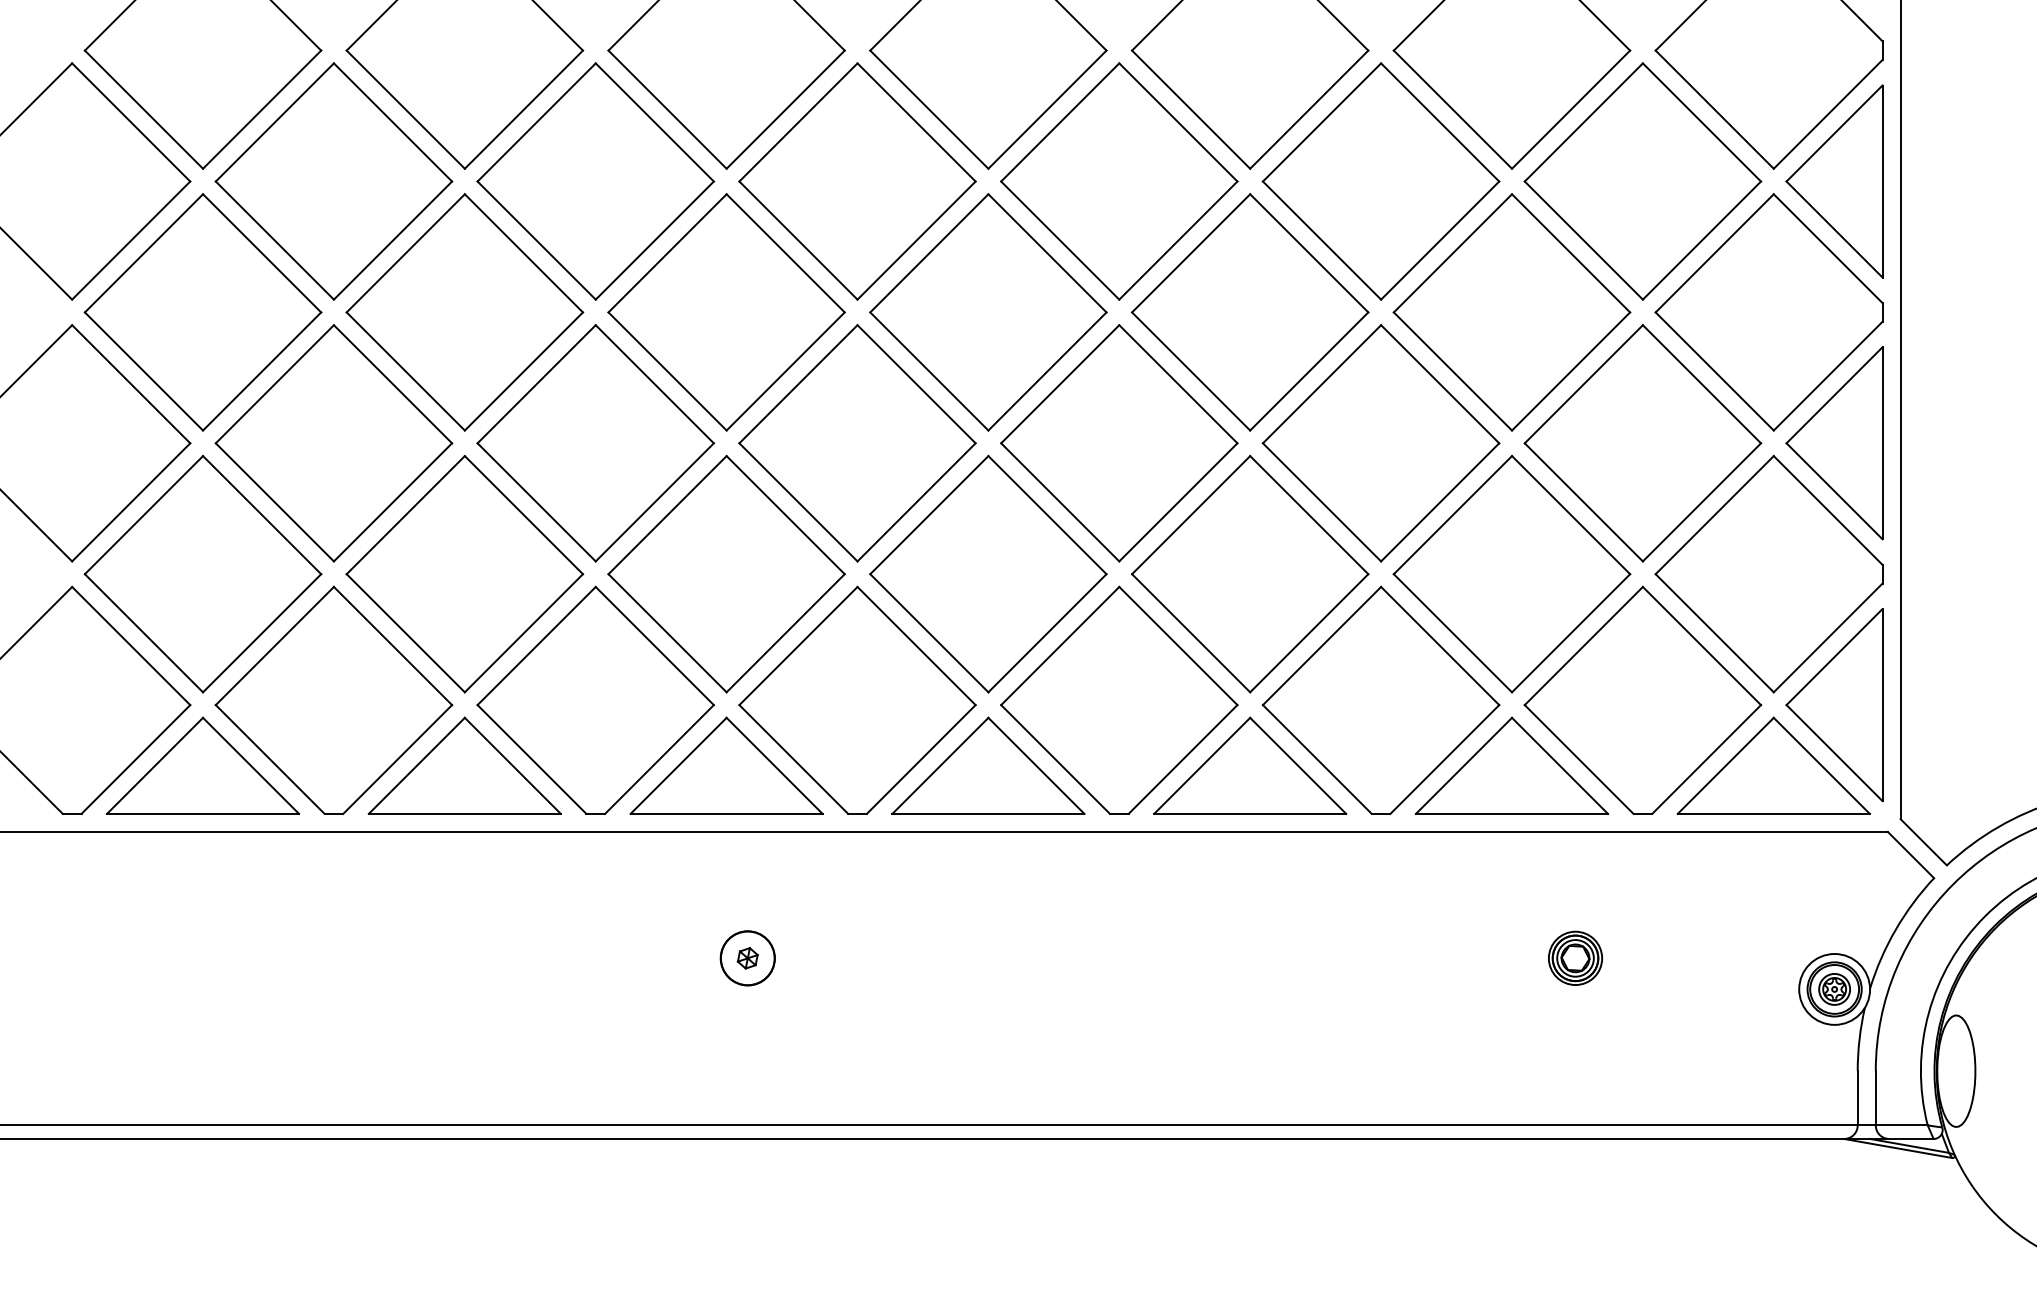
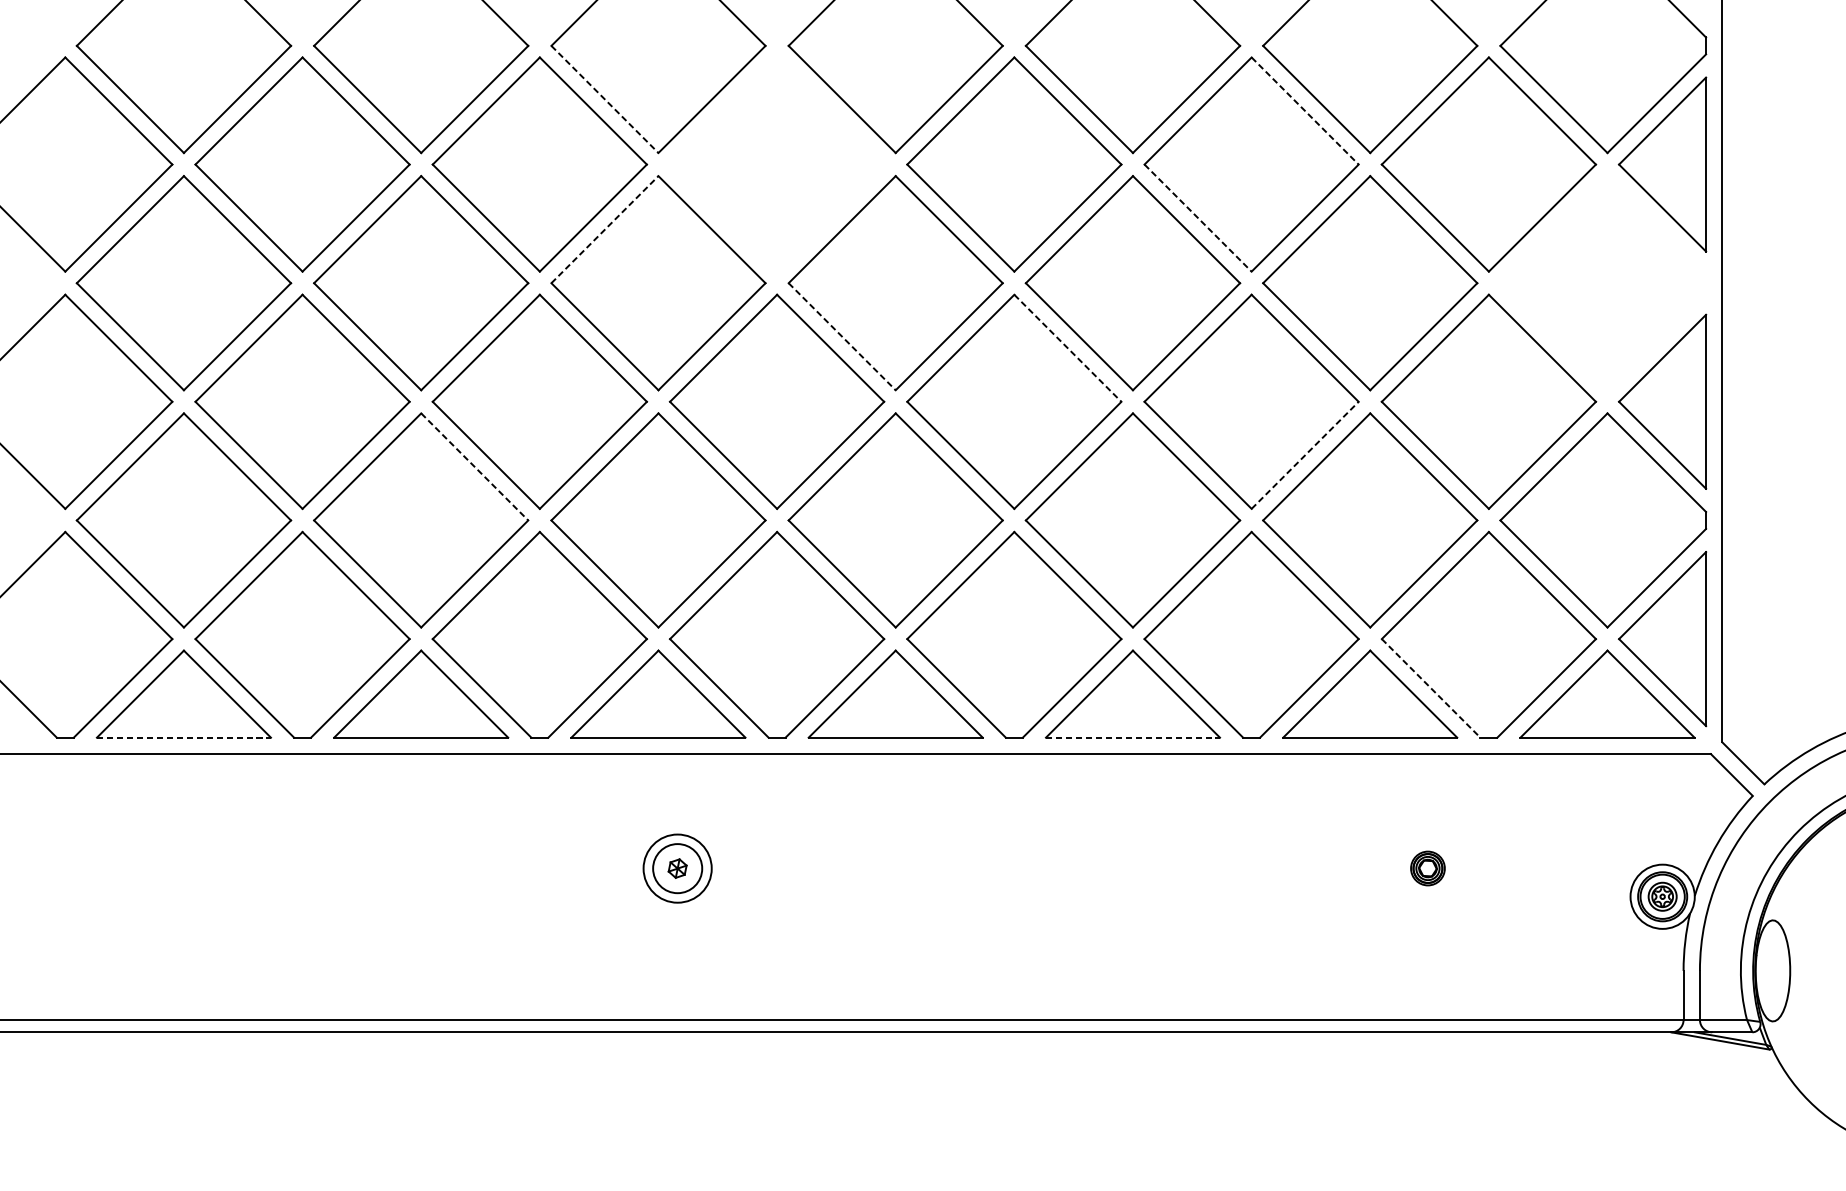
line: (667, 109) -> (604, 99), solid -> dashed
line: (1440, 122) -> (1305, 111), solid -> dashed
part: (857, 181) -> (777, 164), removed
line: (1322, 240) -> (1198, 218), solid -> dashed
line: (667, 253) -> (604, 229), solid -> dashed
part: (1768, 312) -> (1602, 283), removed
line: (929, 371) -> (842, 336), solid -> dashed
line: (1178, 384) -> (1068, 348), solid -> dashed
line: (1440, 502) -> (1305, 455), solid -> dashed
line: (523, 515) -> (474, 467), solid -> dashed
line: (1579, 759) -> (1431, 688), solid -> dashed
line: (203, 813) -> (184, 737), solid -> dashed
line: (1250, 813) -> (1133, 737), solid -> dashed
part: (1575, 957) -> (1427, 867), size x0.7
circle: (747, 958) -> (677, 868), size x1.4

